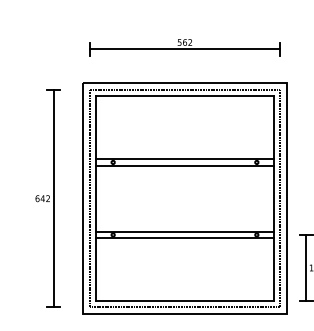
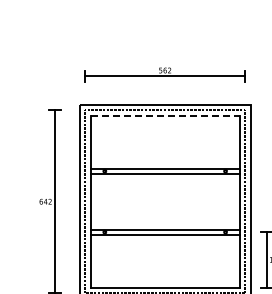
line: (185, 96) -> (165, 115), solid -> dashed

